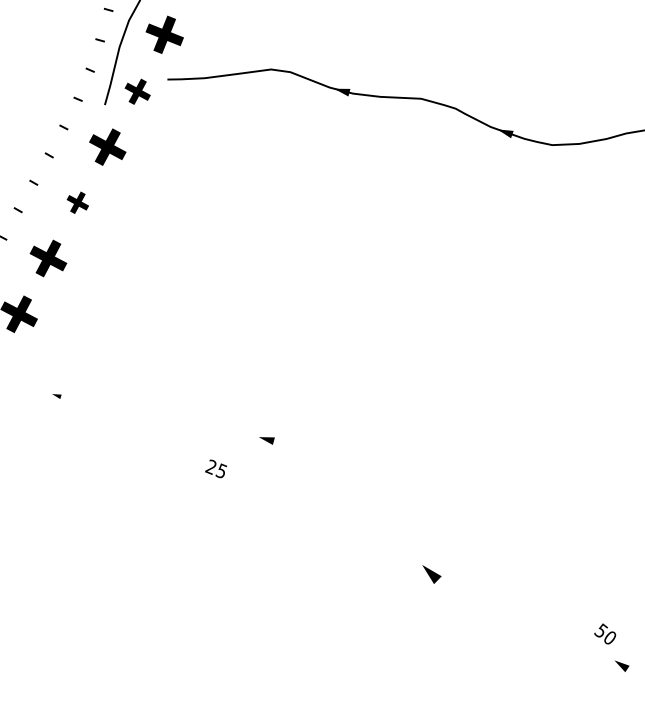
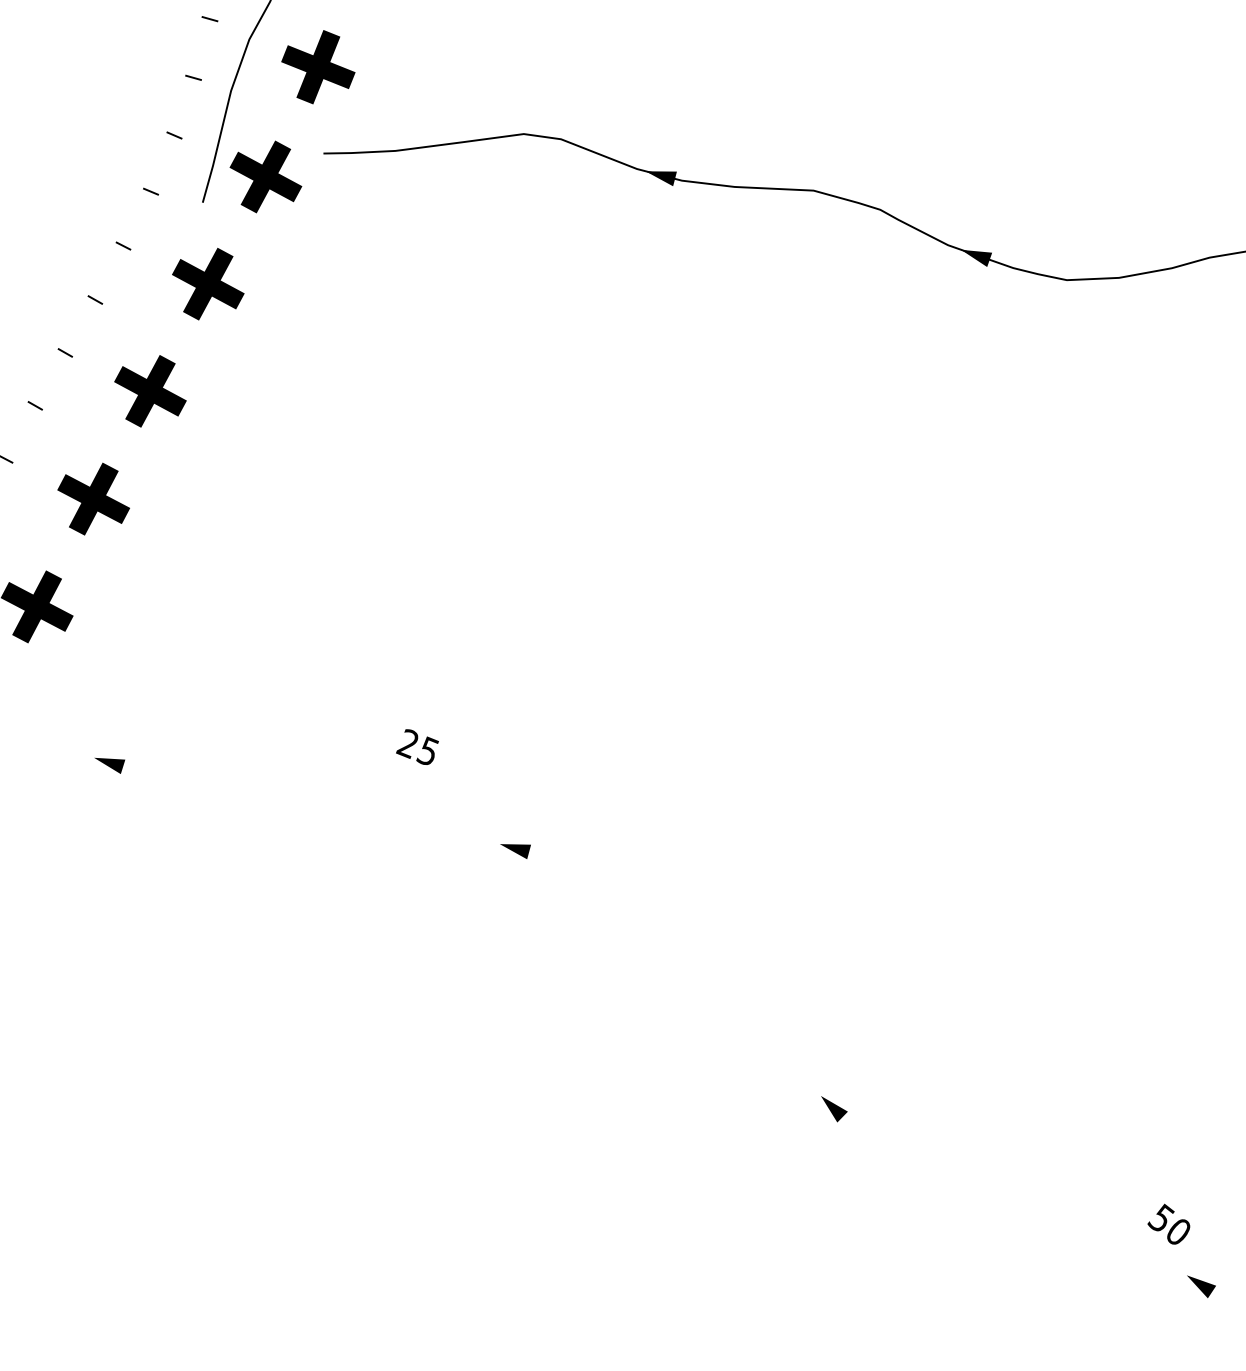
part: (137, 91) -> (265, 176), size x1.43
part: (77, 202) -> (149, 390), size x1.67
part: (56, 396) -> (109, 765), size x1.67
text: (215, 468) -> (416, 746), moved
part: (431, 573) -> (833, 1107), size x0.71

